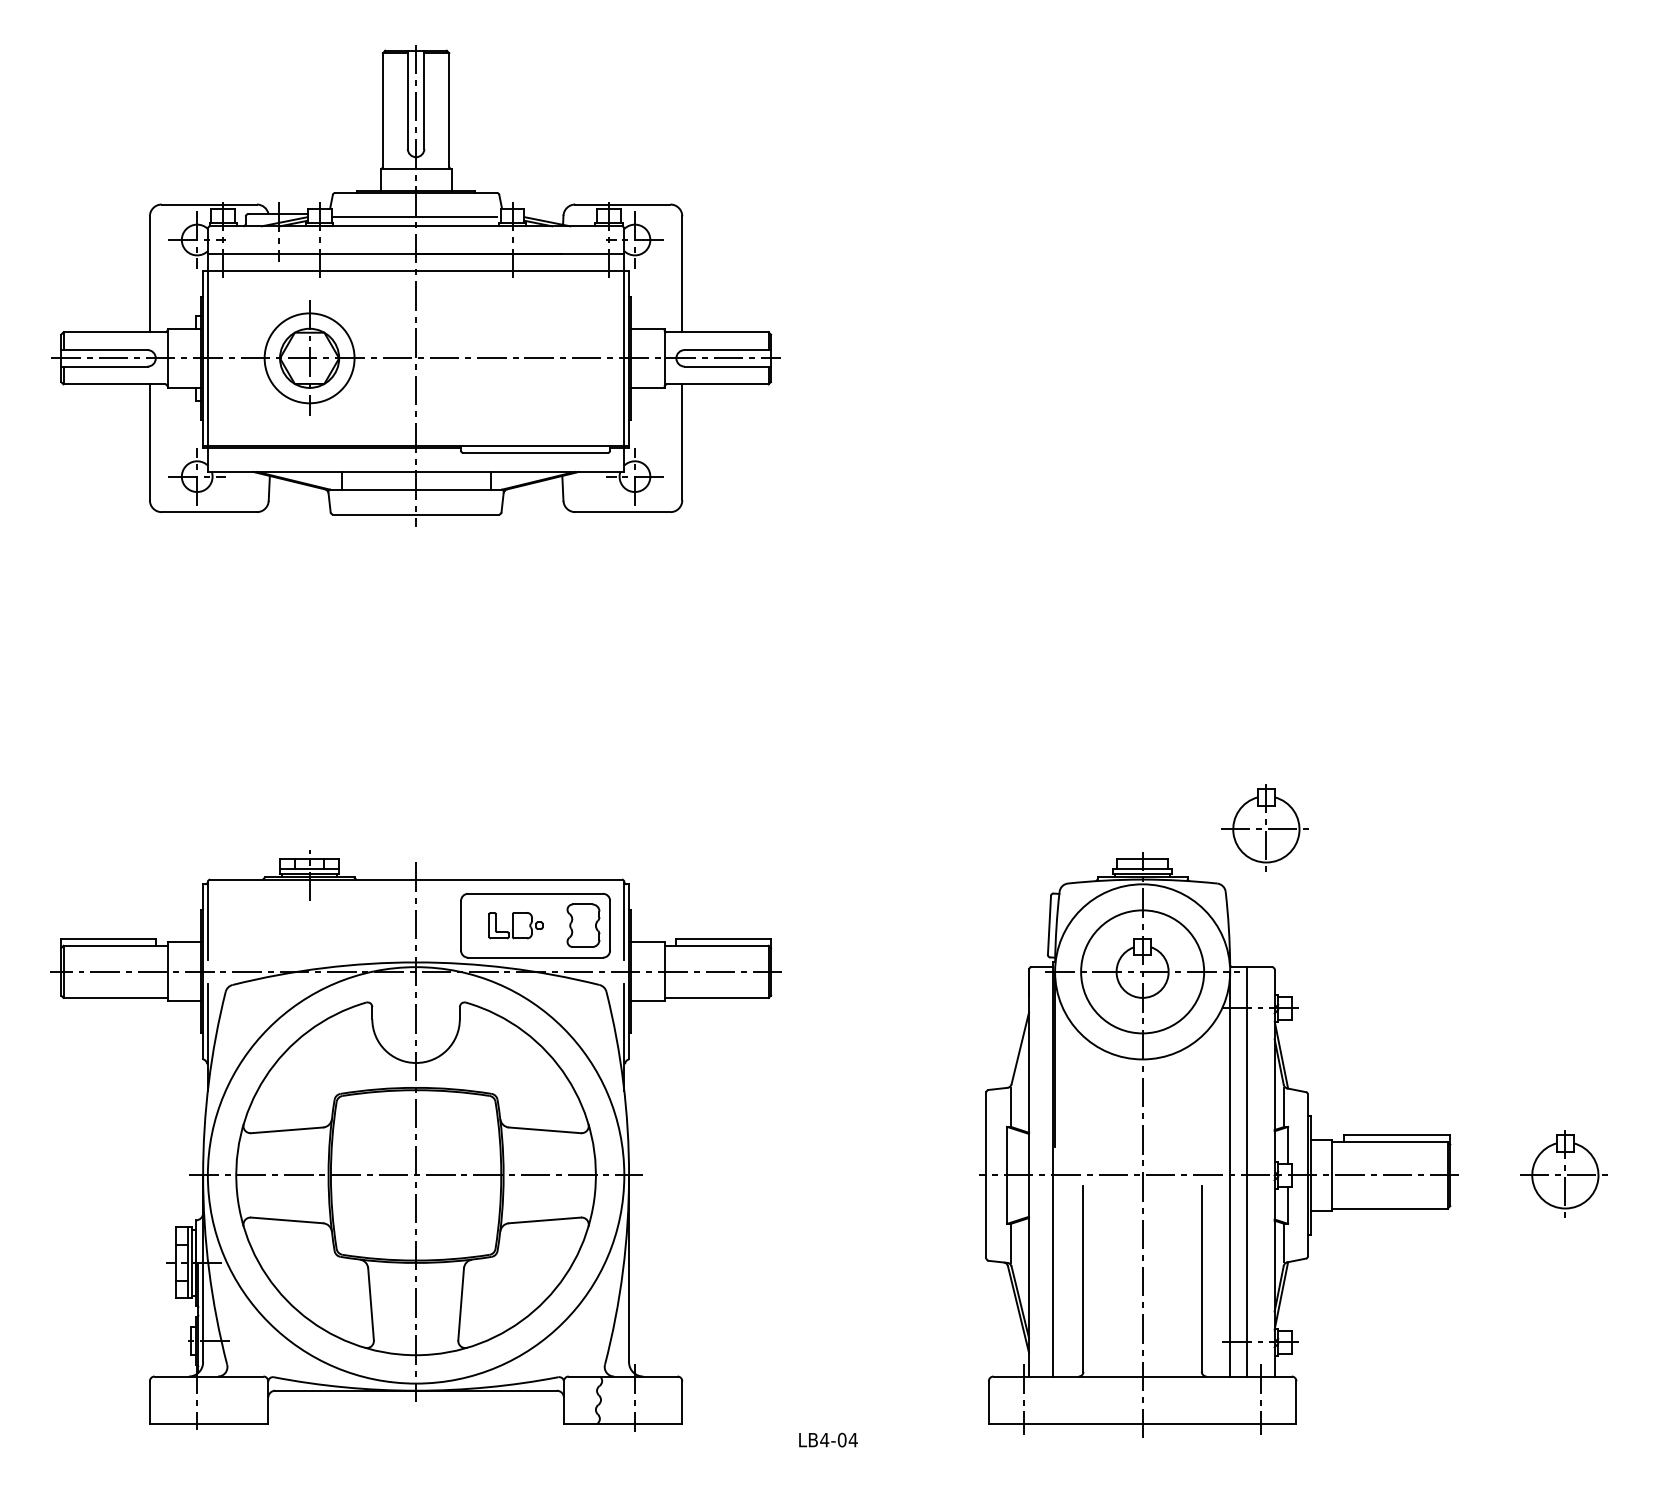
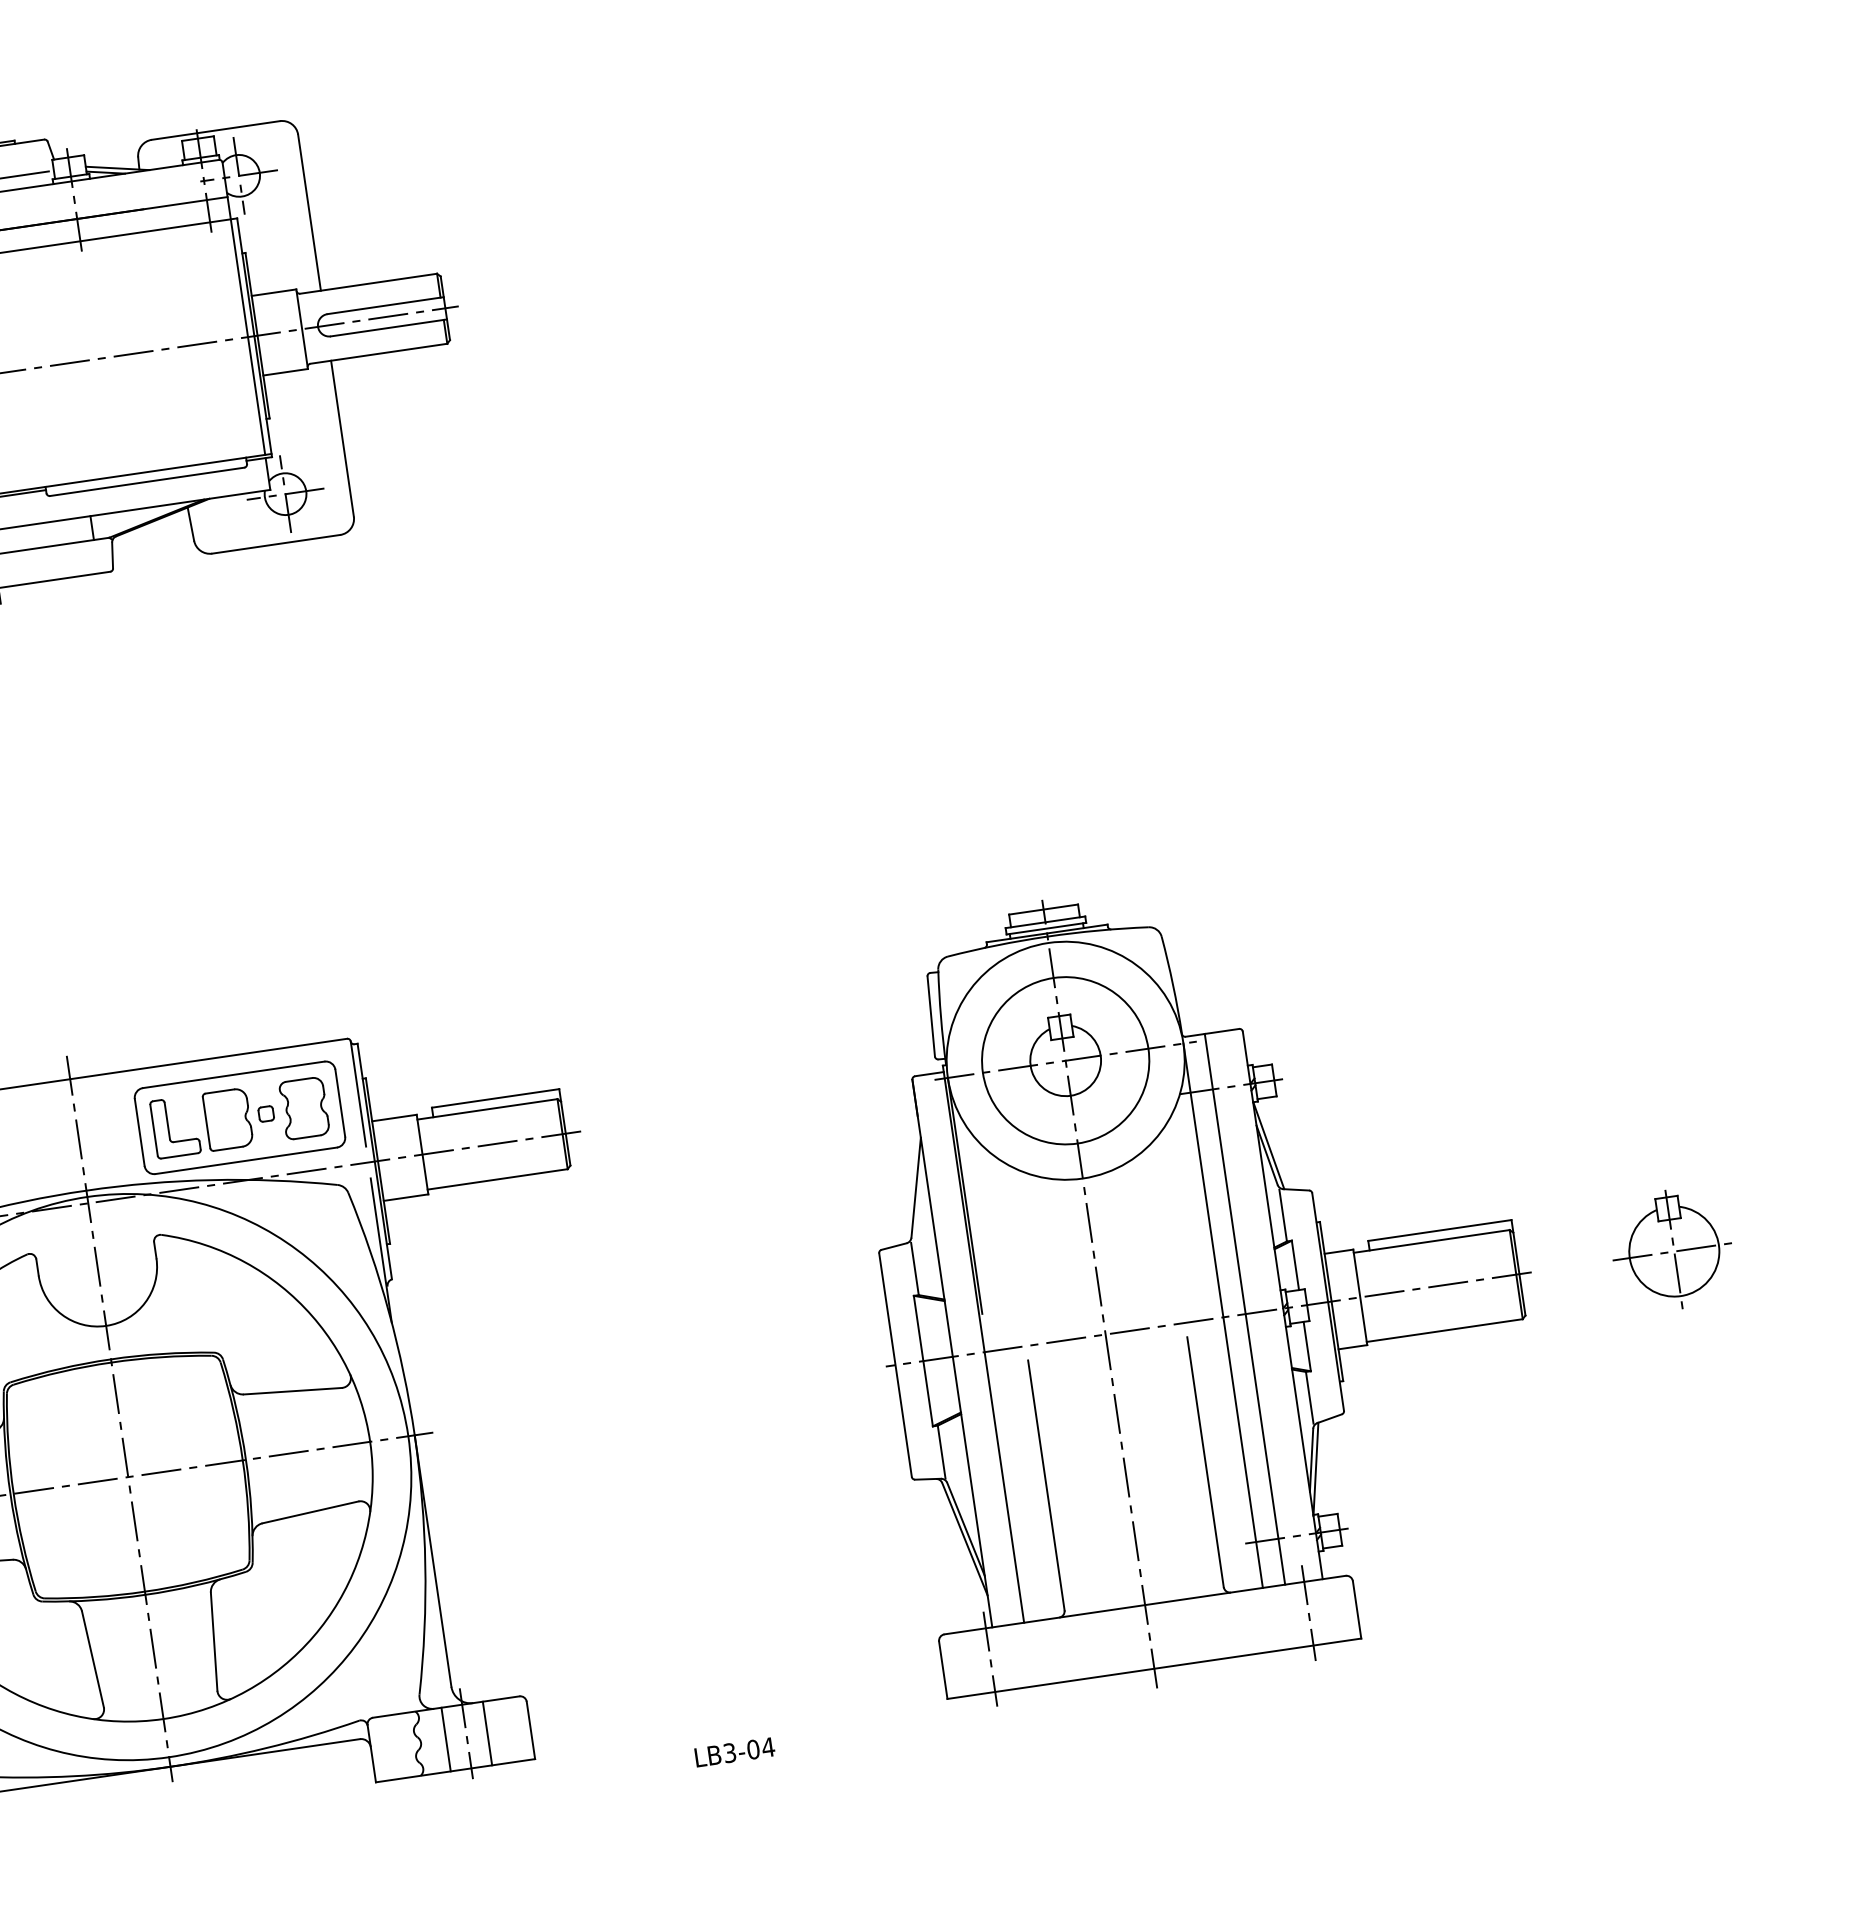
part: (1264, 827) -> (1201, 842), removed
part: (515, 925) -> (212, 1121), size x1.67
line: (619, 1399) -> (445, 1738), added
line: (650, 1399) -> (487, 1732), added
text: (824, 1439) -> (729, 1752), LB4-04 -> LB3-04

